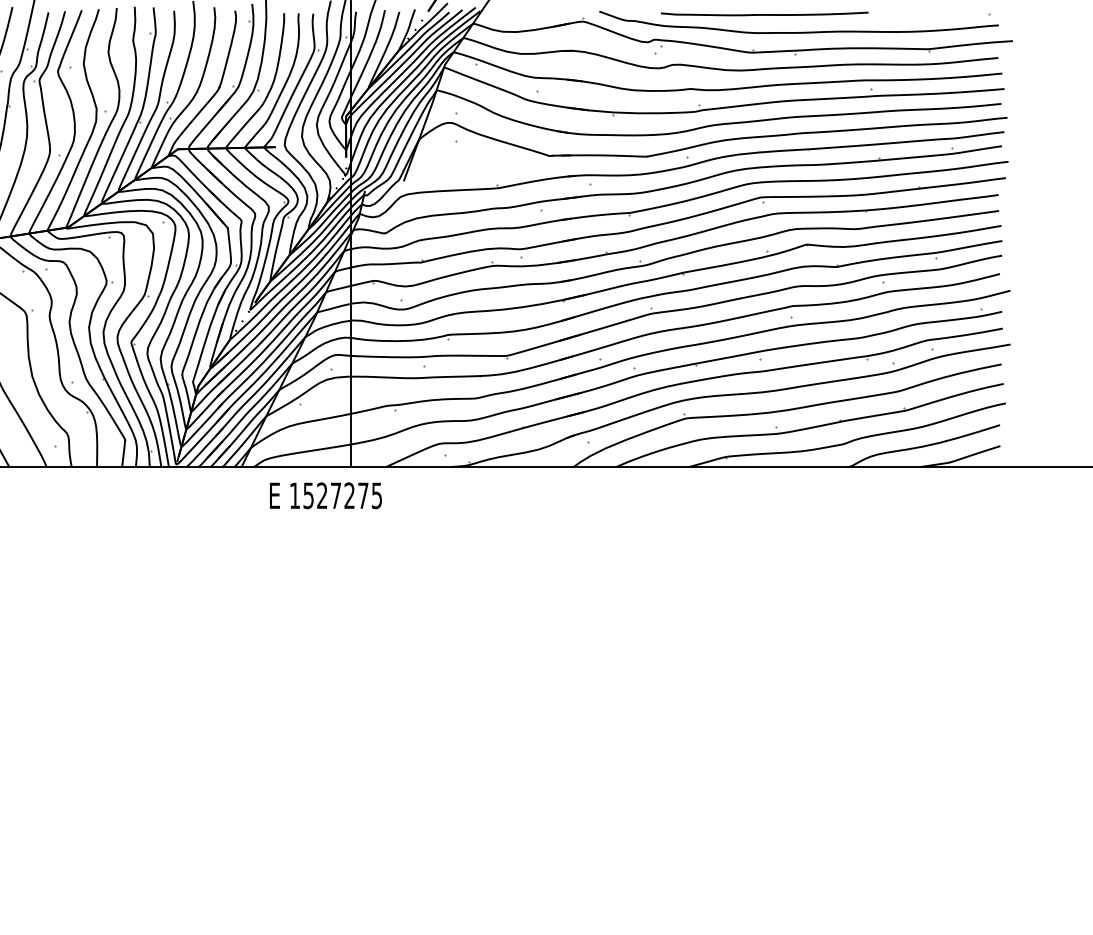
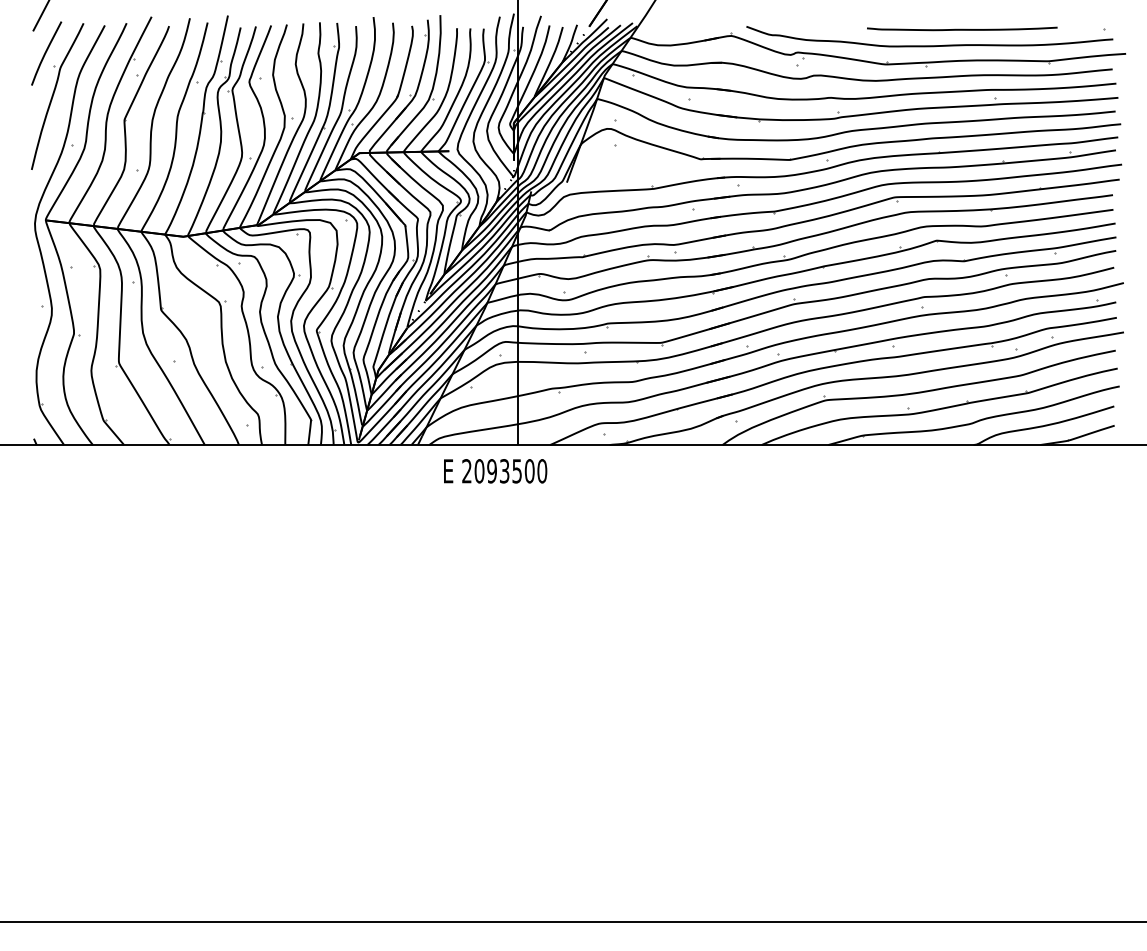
curve: (764, 13) -> (962, 28), moved
text: (335, 496) -> (504, 471), 1527275 -> 2093500

